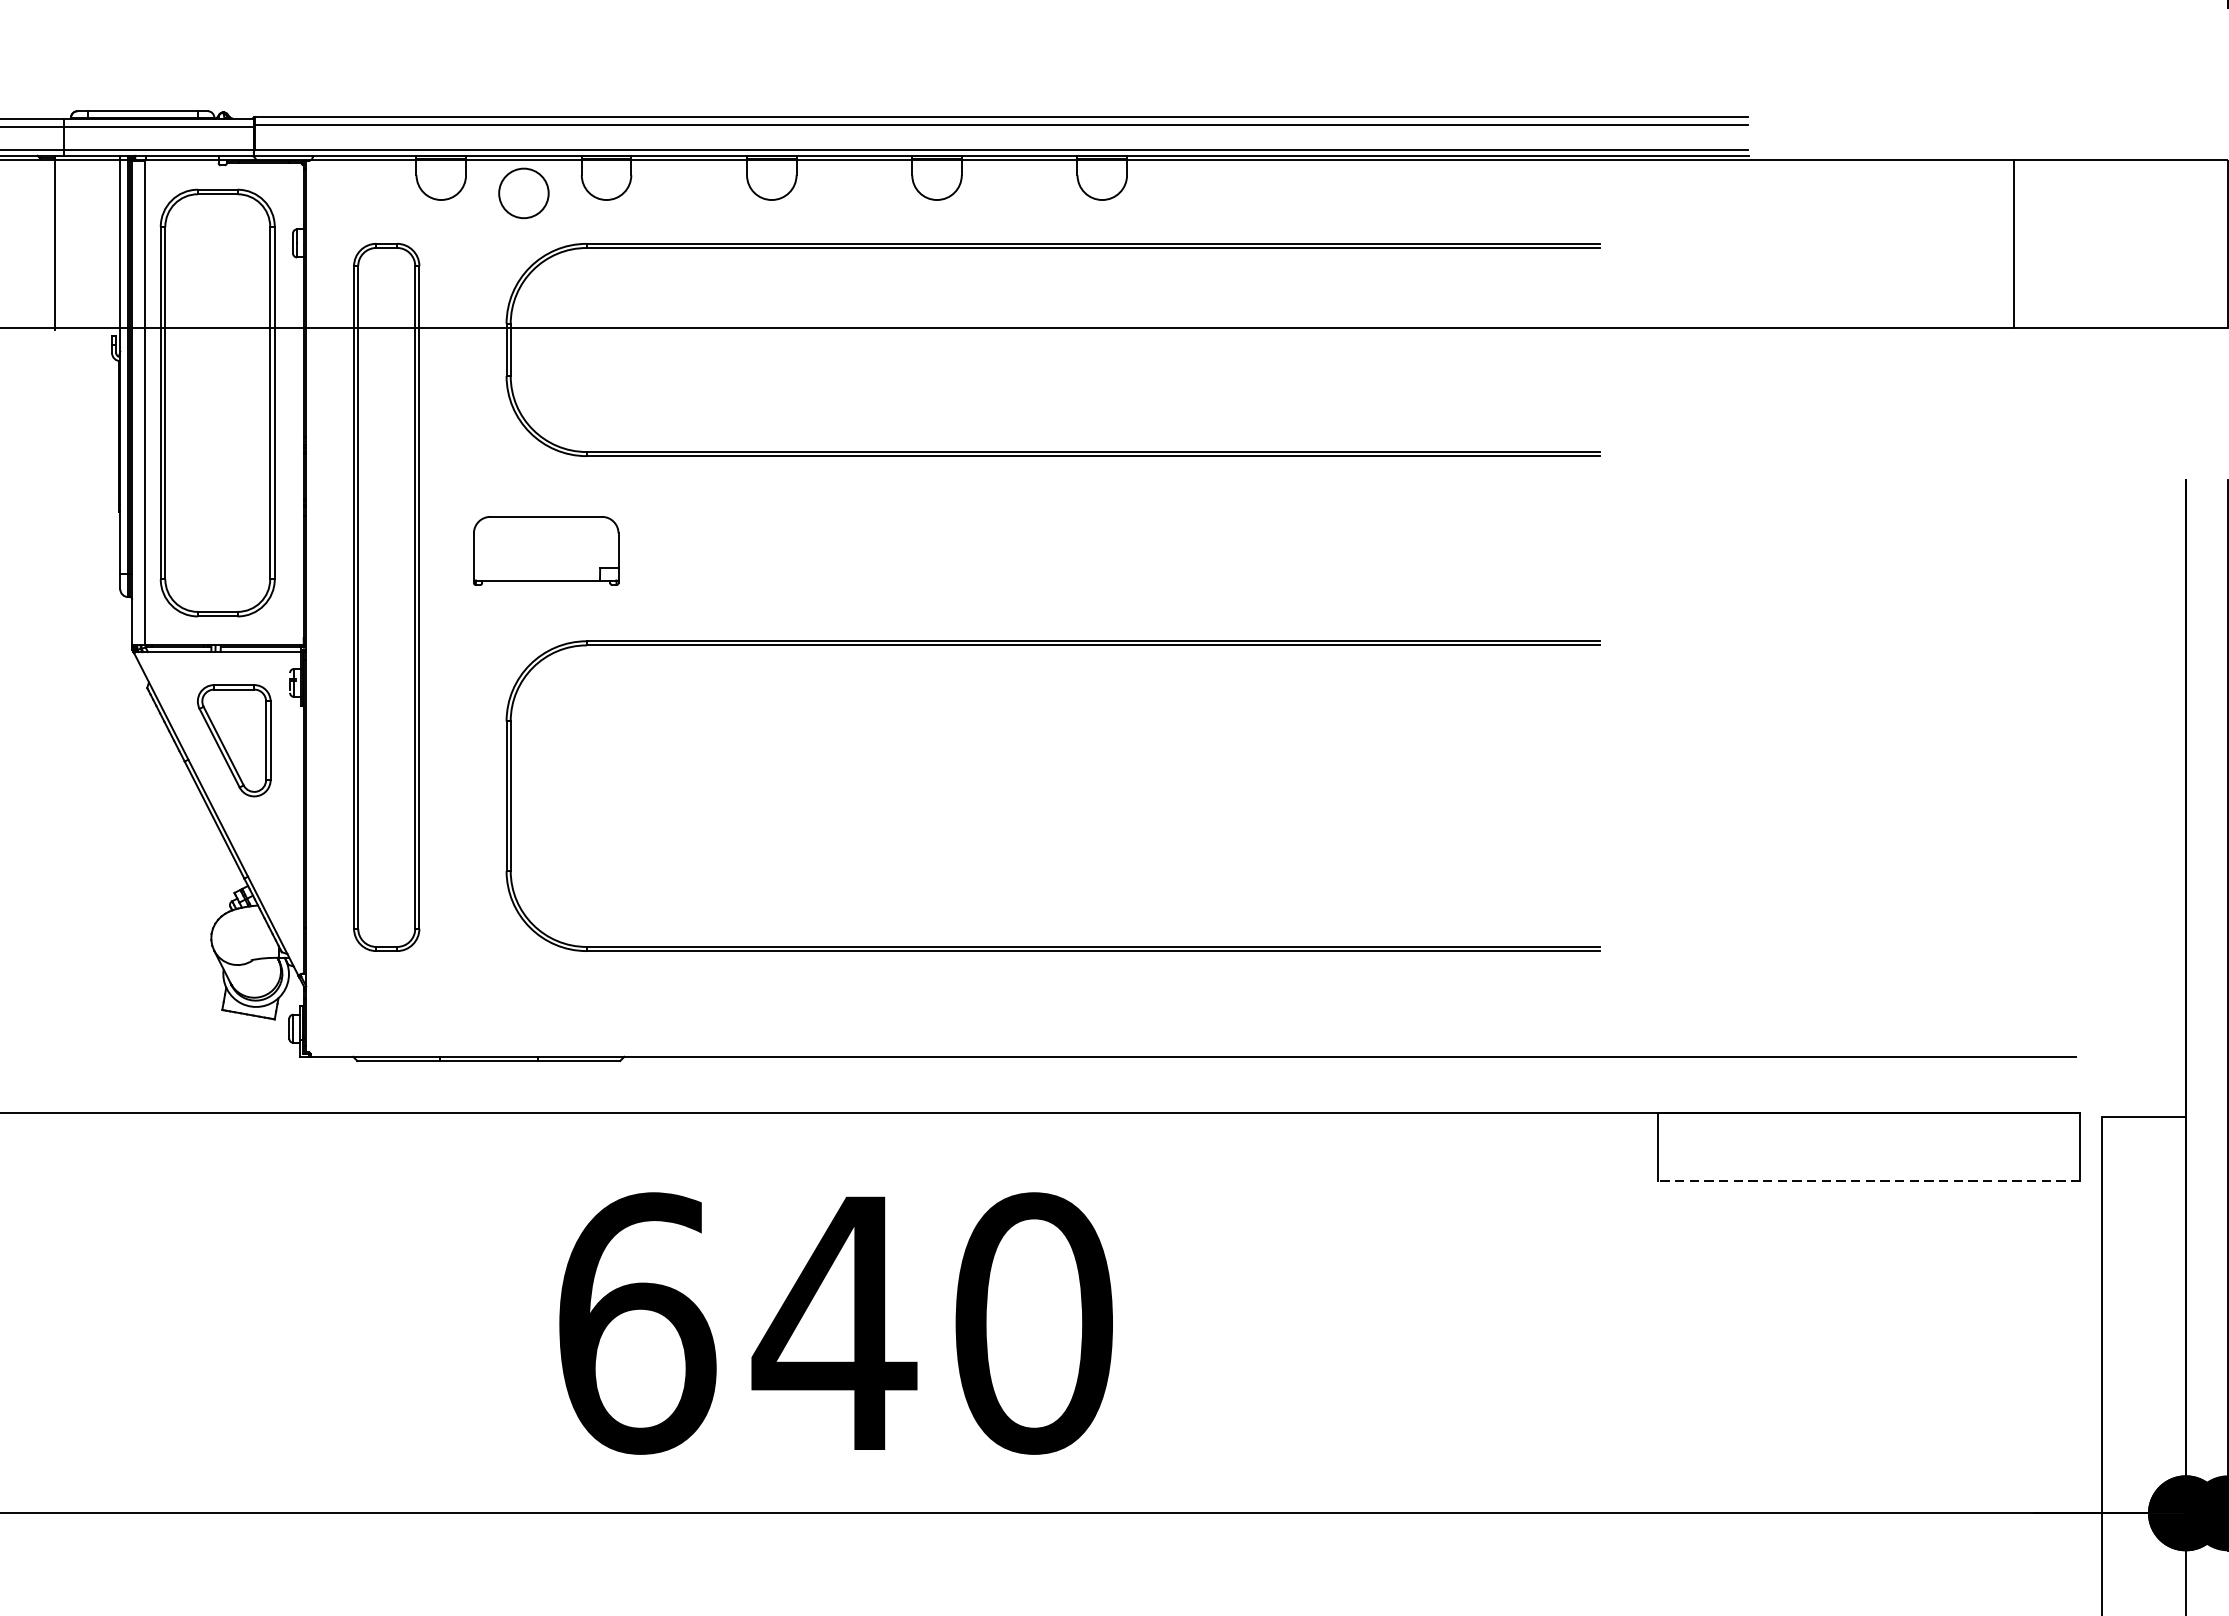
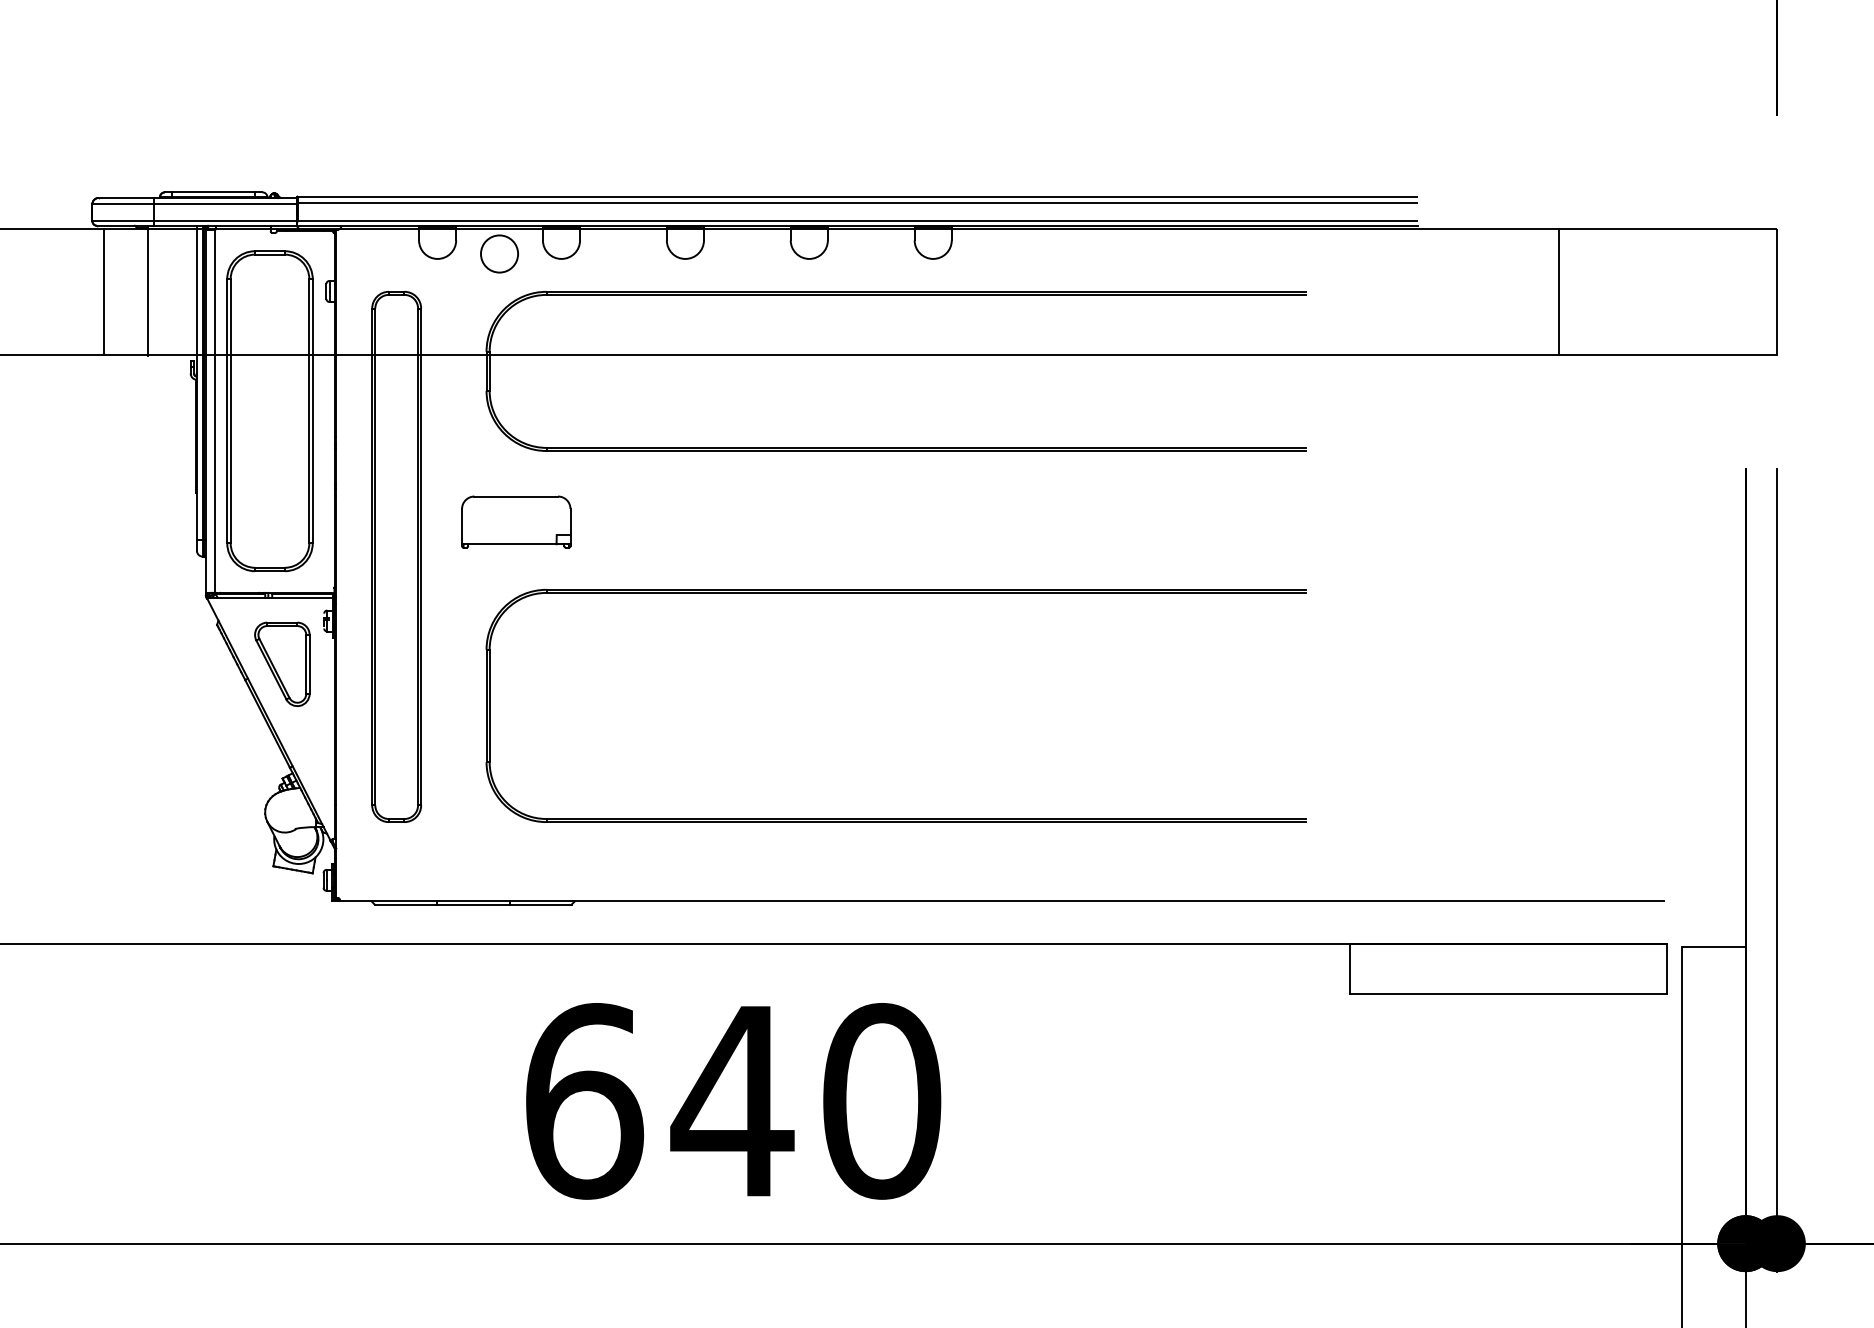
line: (2014, 243) -> (1559, 291), moved
line: (1868, 1181) -> (1507, 994), dashed -> solid

